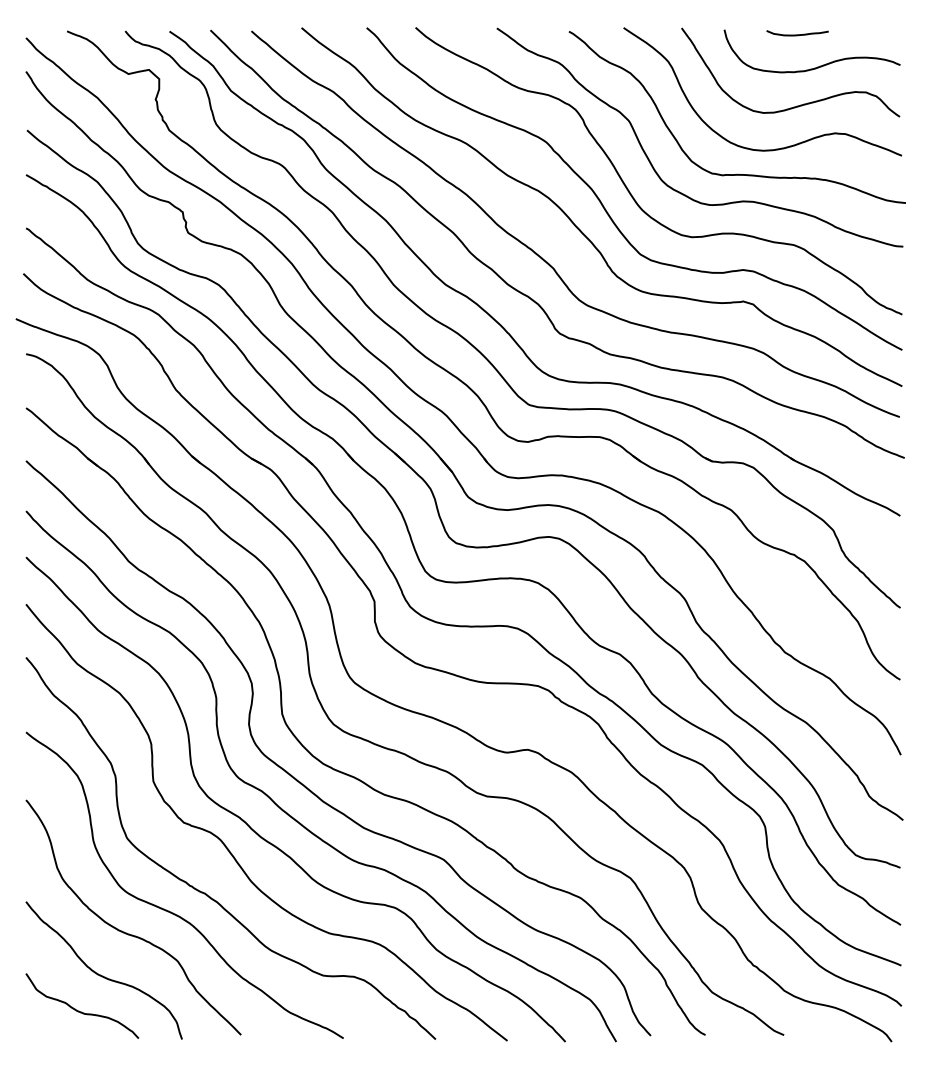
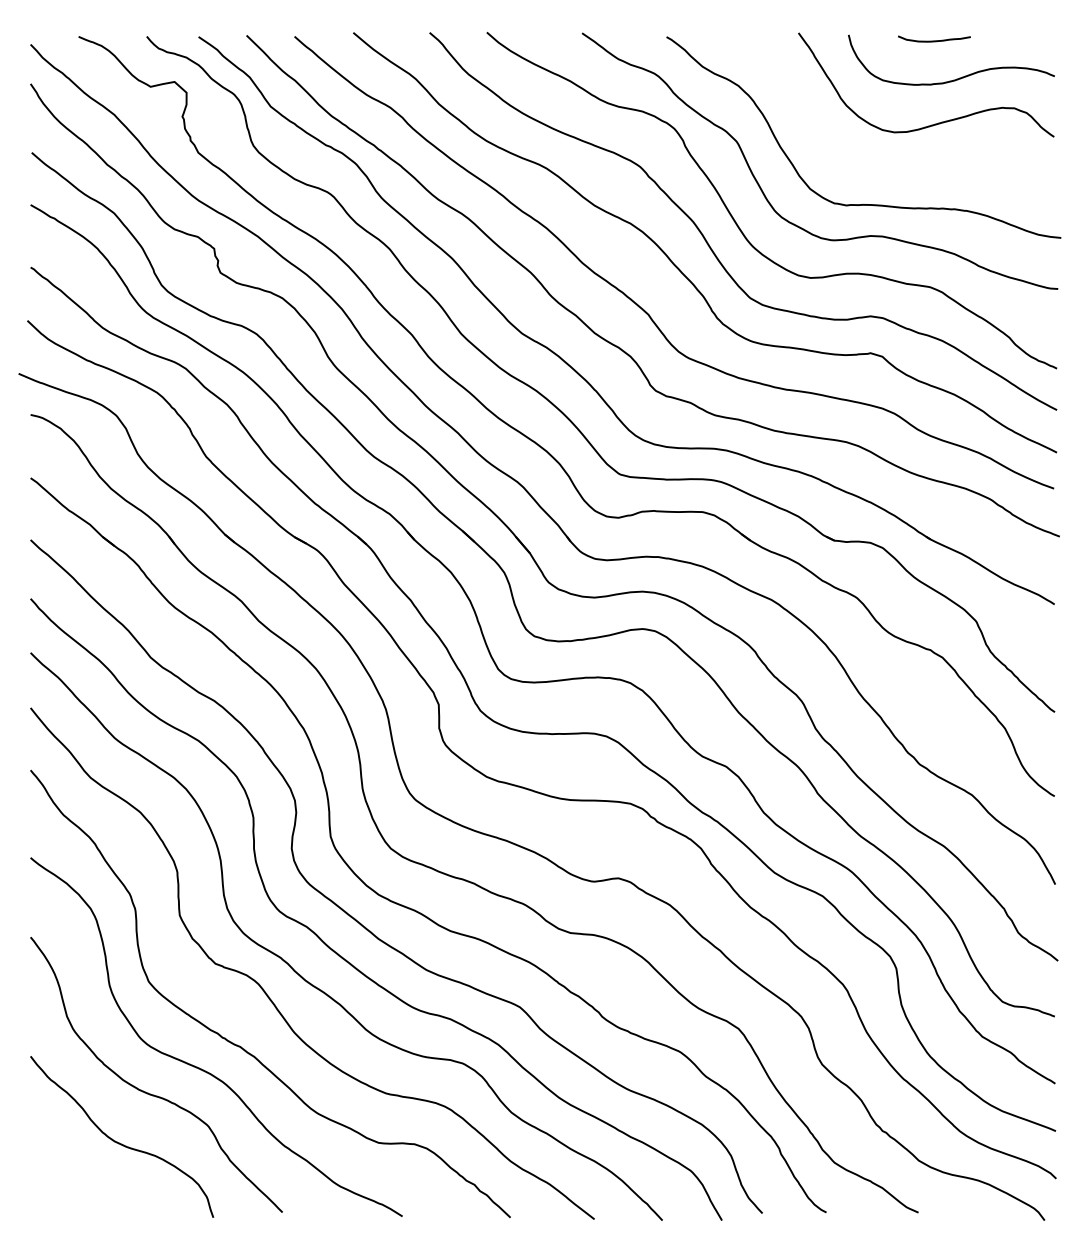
curve: (749, 148) -> (878, 173), removed
curve: (80, 1011) -> (94, 1184), removed

